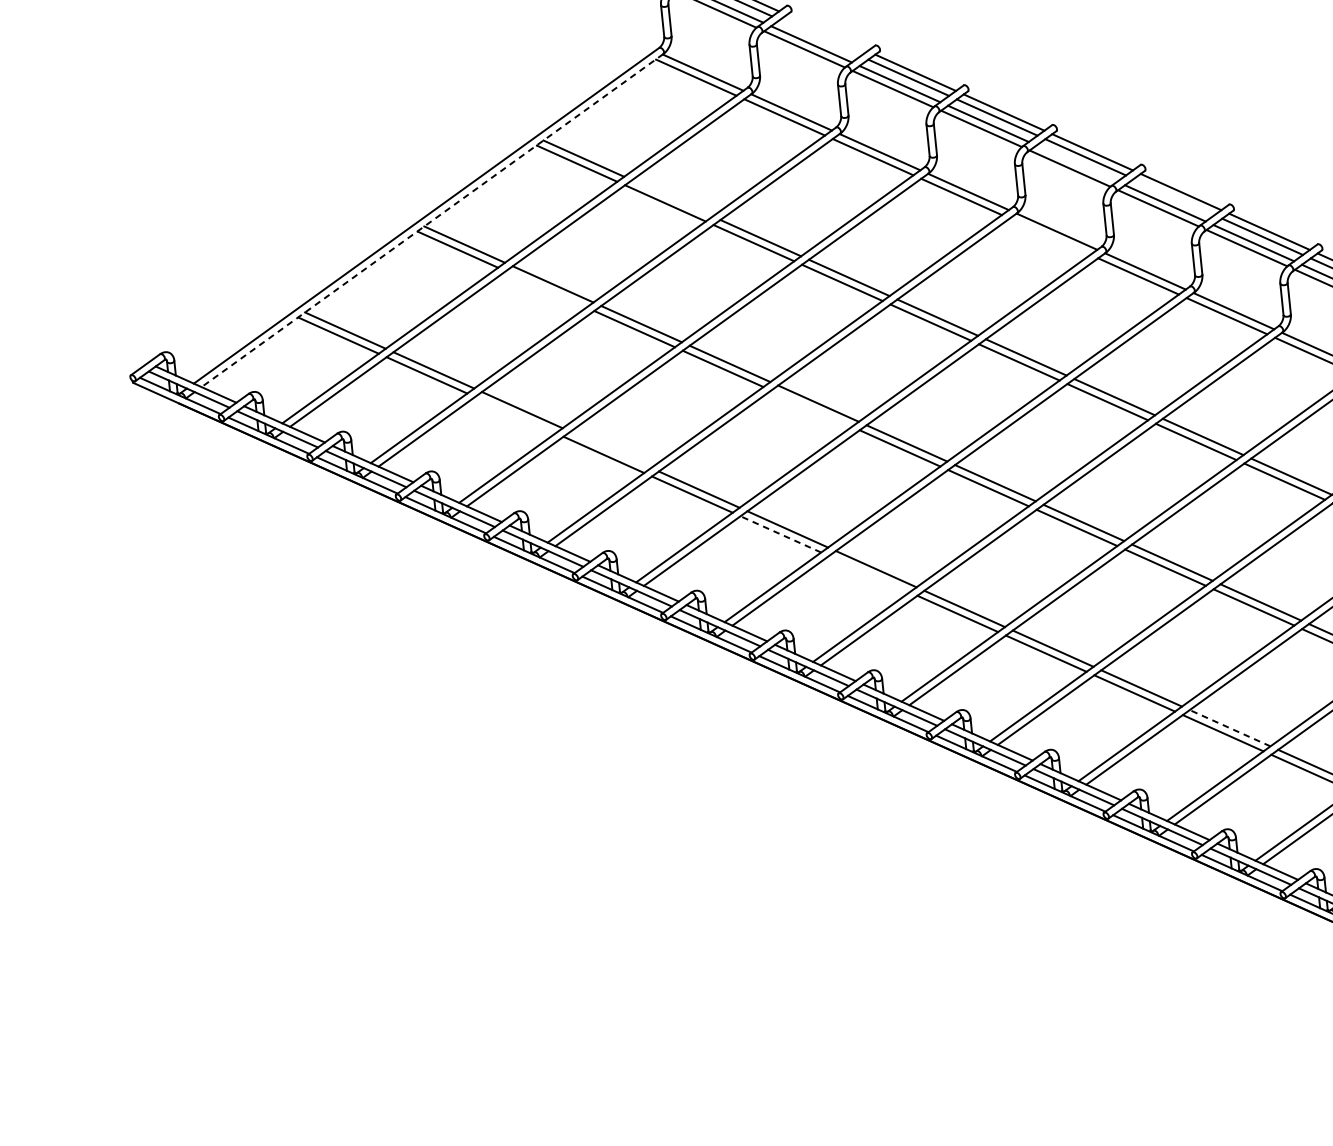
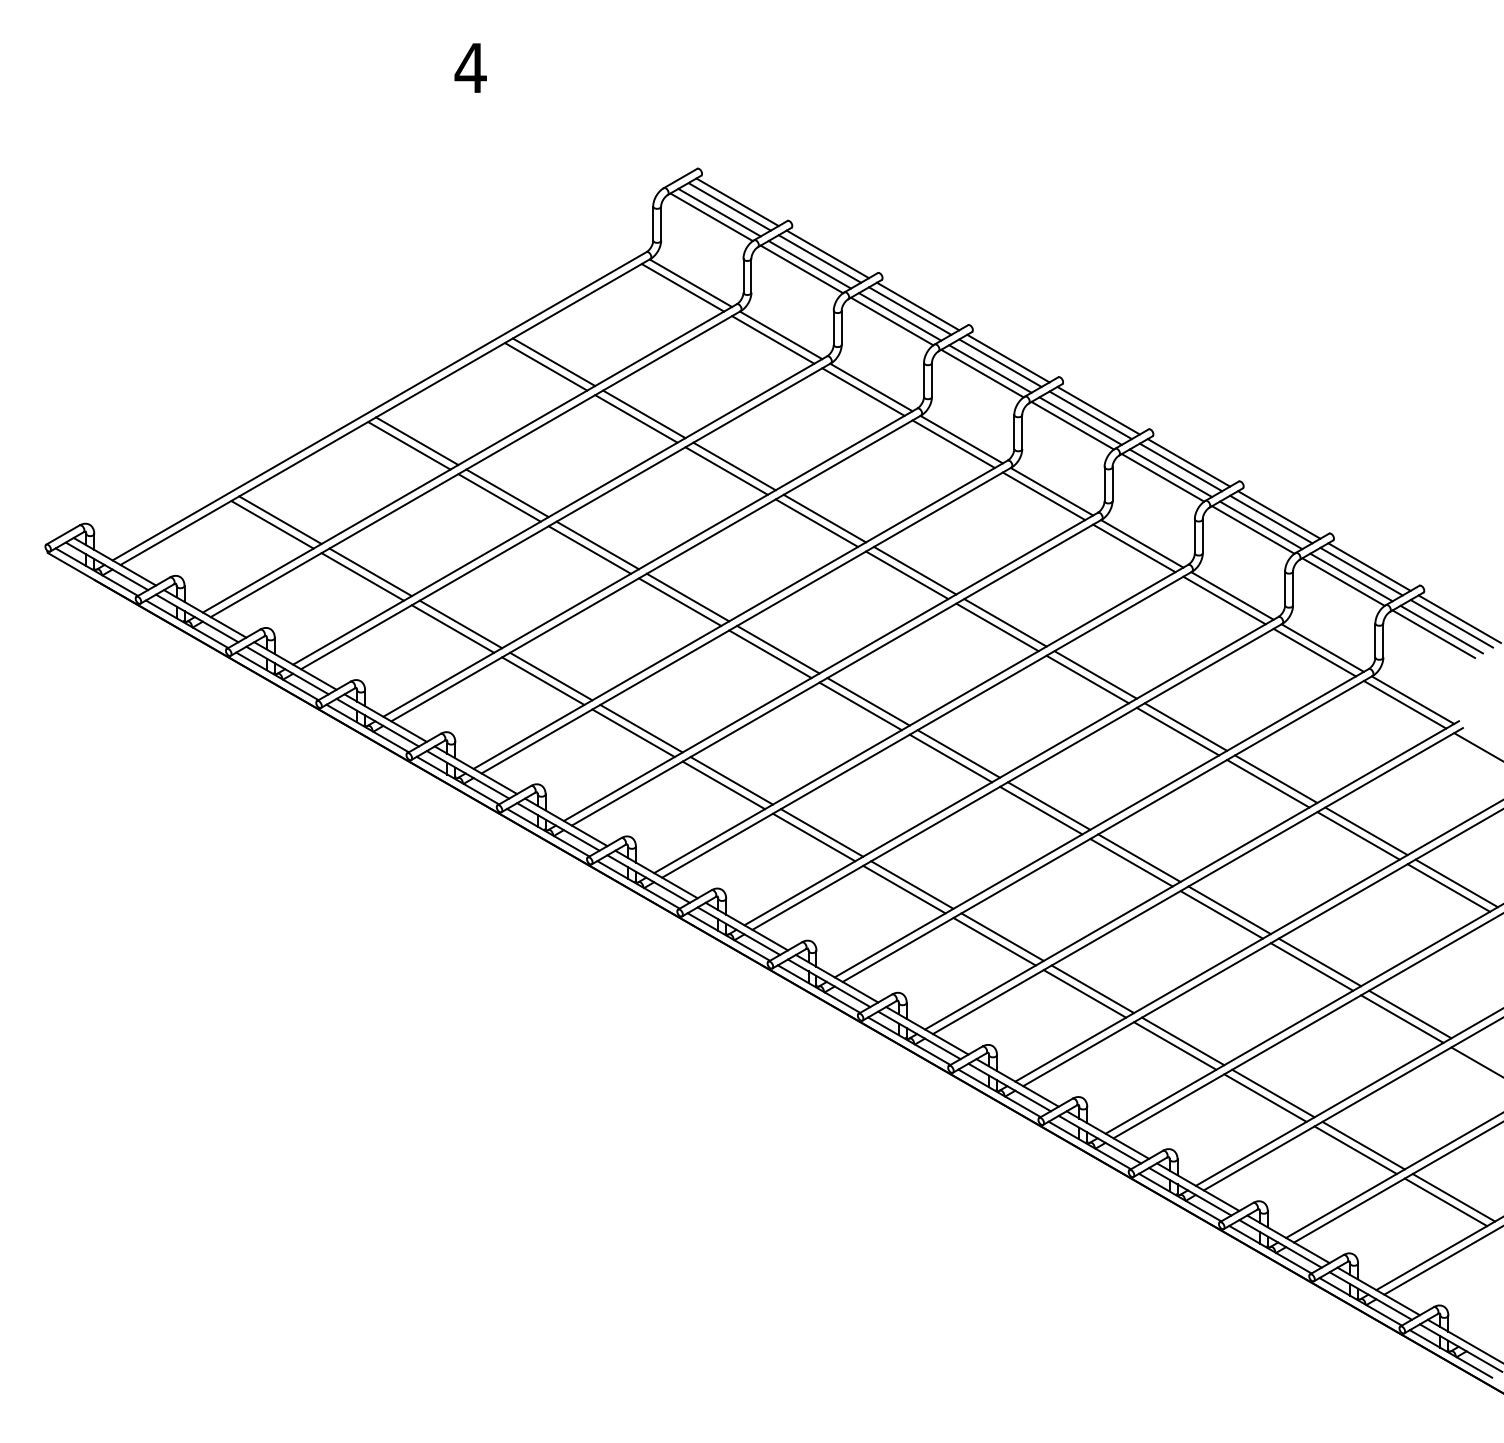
line: (826, 33) -> (827, 254), added
line: (819, 37) -> (819, 258), added
line: (1076, 163) -> (1080, 420), added
line: (1173, 197) -> (1180, 467), added
line: (672, 198) -> (644, 414), added
line: (432, 221) -> (385, 412), dashed -> solid
line: (1049, 236) -> (1043, 496), added
line: (546, 288) -> (499, 497), added
line: (811, 408) -> (770, 654), added
line: (514, 414) -> (452, 628), added
line: (611, 449) -> (551, 676), added
line: (780, 534) -> (723, 785), dashed -> solid
line: (868, 574) -> (813, 837), added
line: (1230, 728) -> (1183, 1041), dashed -> solid

